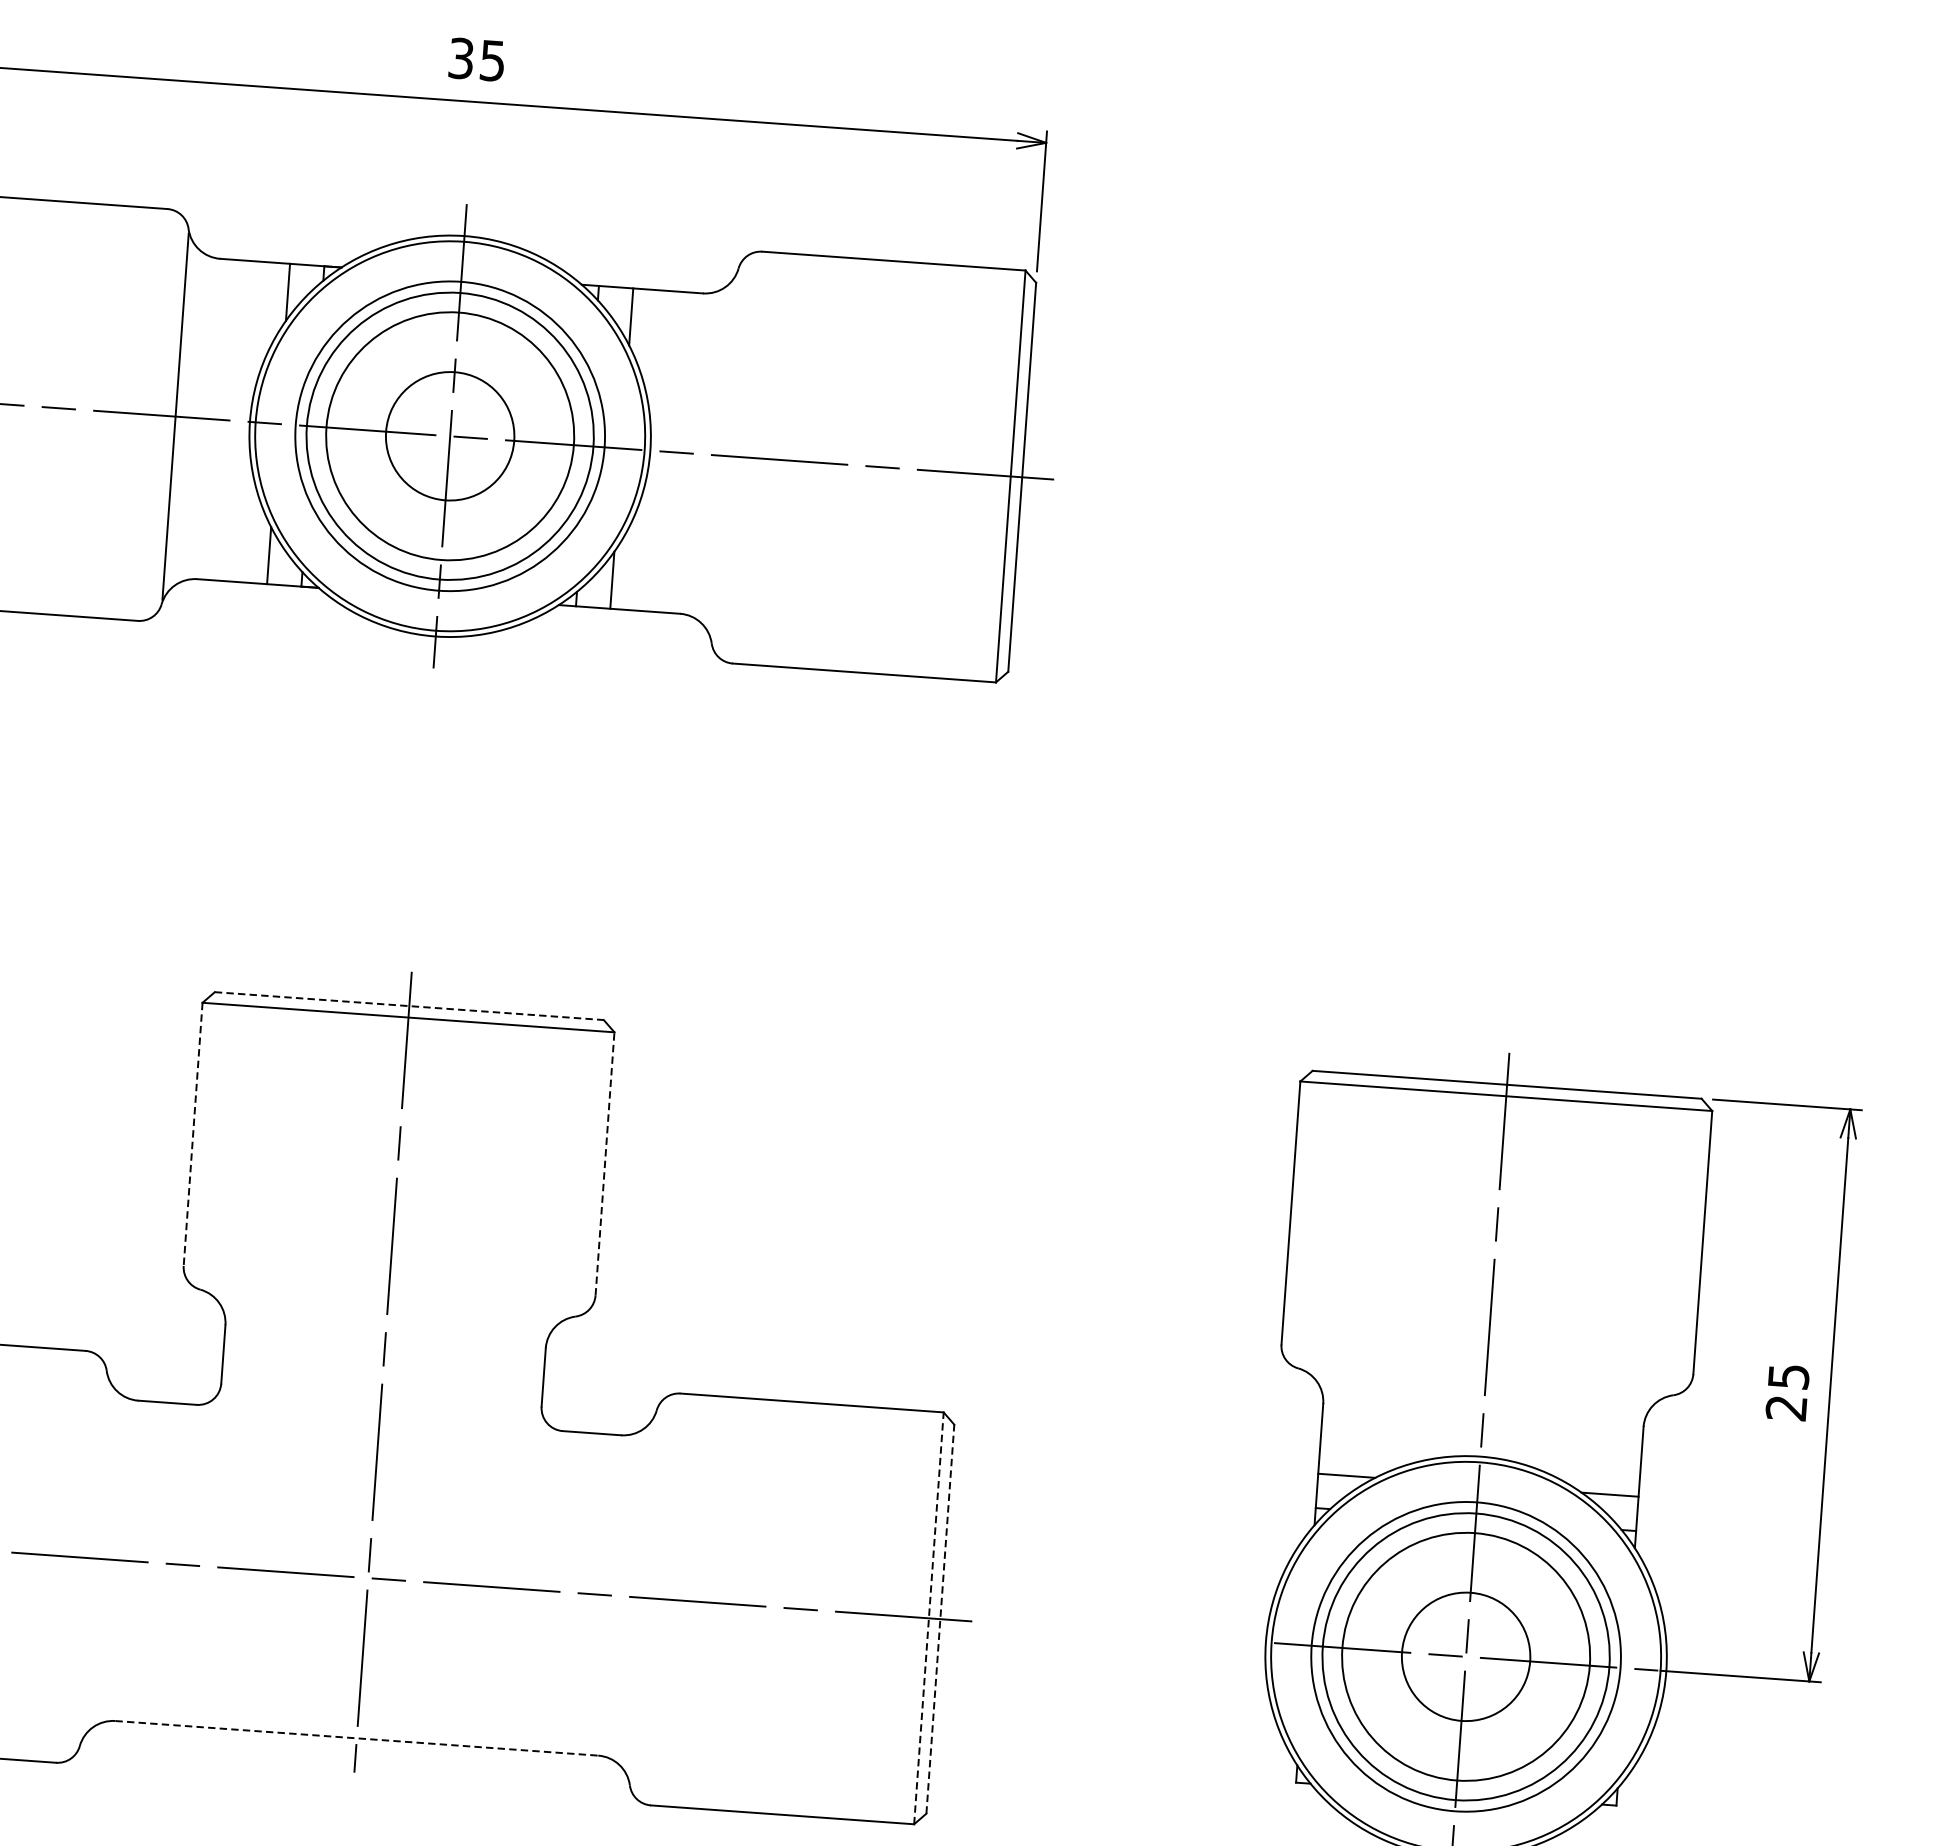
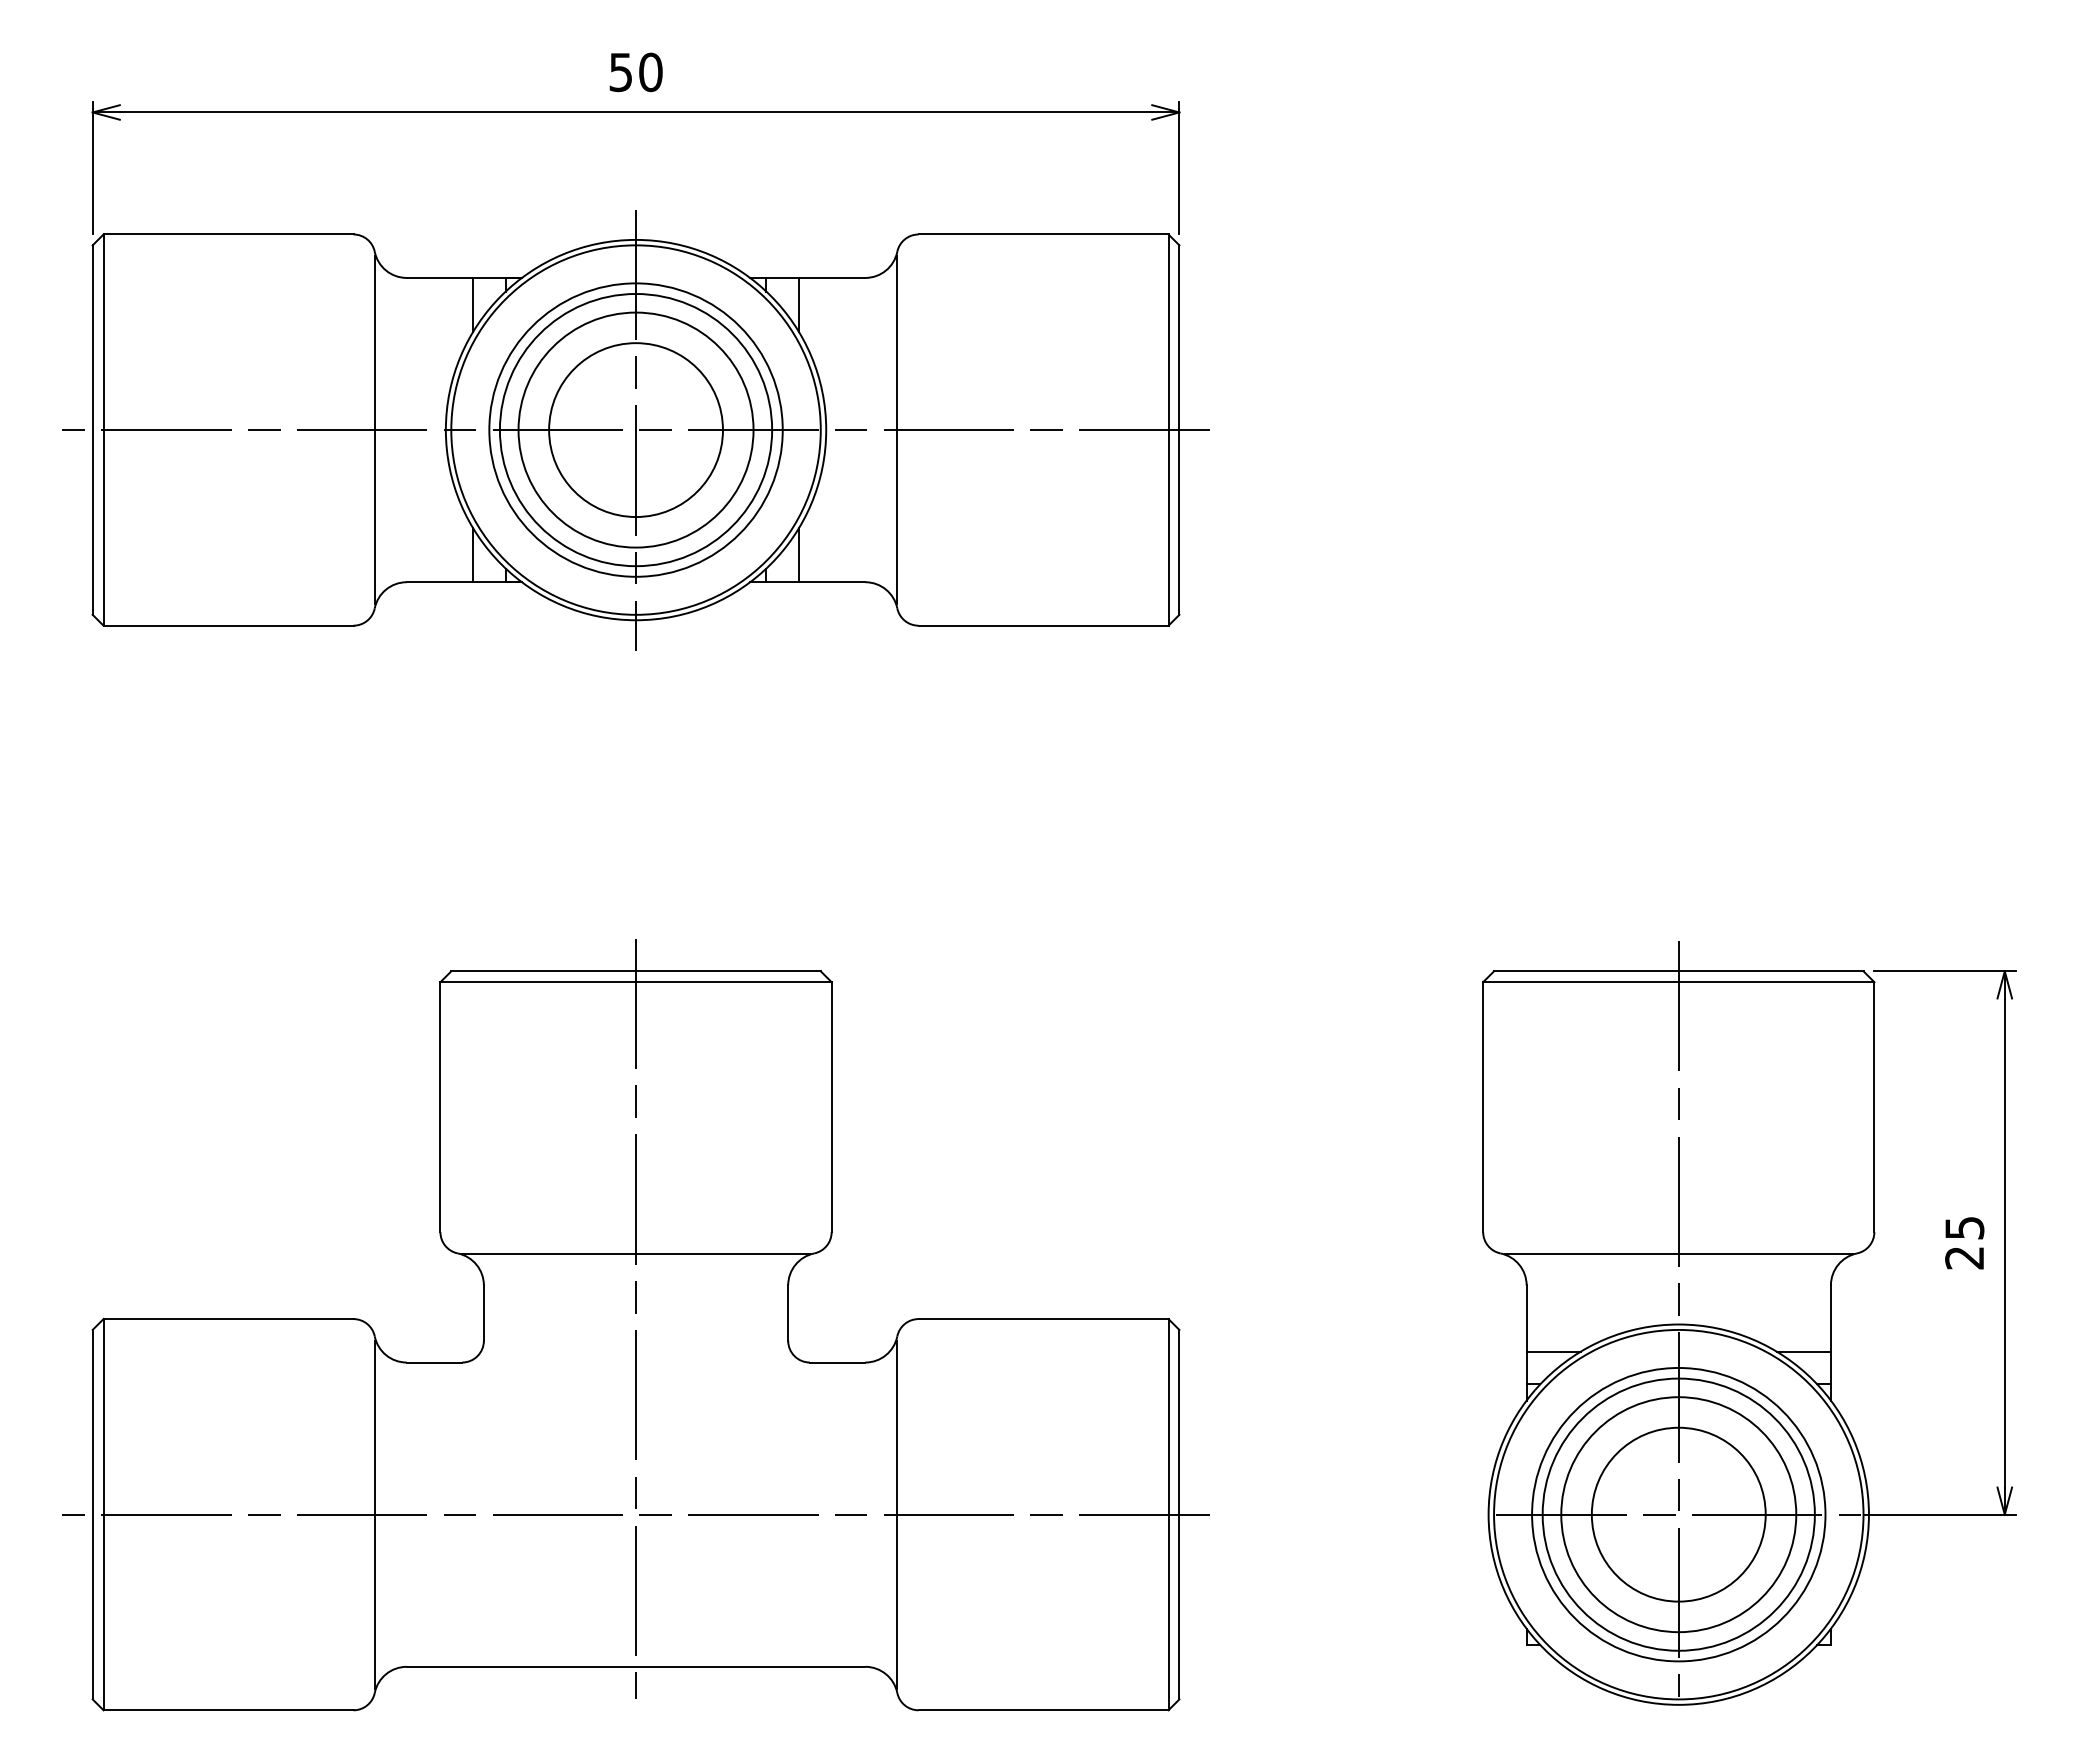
text: (477, 59) -> (636, 72), 35 -> 50
circle: (449, 436) -> (635, 430), size x1.43
line: (724, 455) -> (896, 429), added
line: (409, 1006) -> (636, 971), dashed -> solid
line: (193, 1134) -> (440, 1107), dashed -> solid
line: (604, 1164) -> (831, 1107), dashed -> solid
line: (387, 1303) -> (635, 1253), added
line: (1485, 1381) -> (1678, 1253), added
line: (94, 1558) -> (375, 1514), added
line: (642, 1597) -> (896, 1514), added
line: (928, 1618) -> (1168, 1514), dashed -> solid
line: (940, 1618) -> (1179, 1514), dashed -> solid
circle: (1465, 1656) -> (1678, 1514), size x1.43
line: (357, 1738) -> (636, 1666), dashed -> solid

